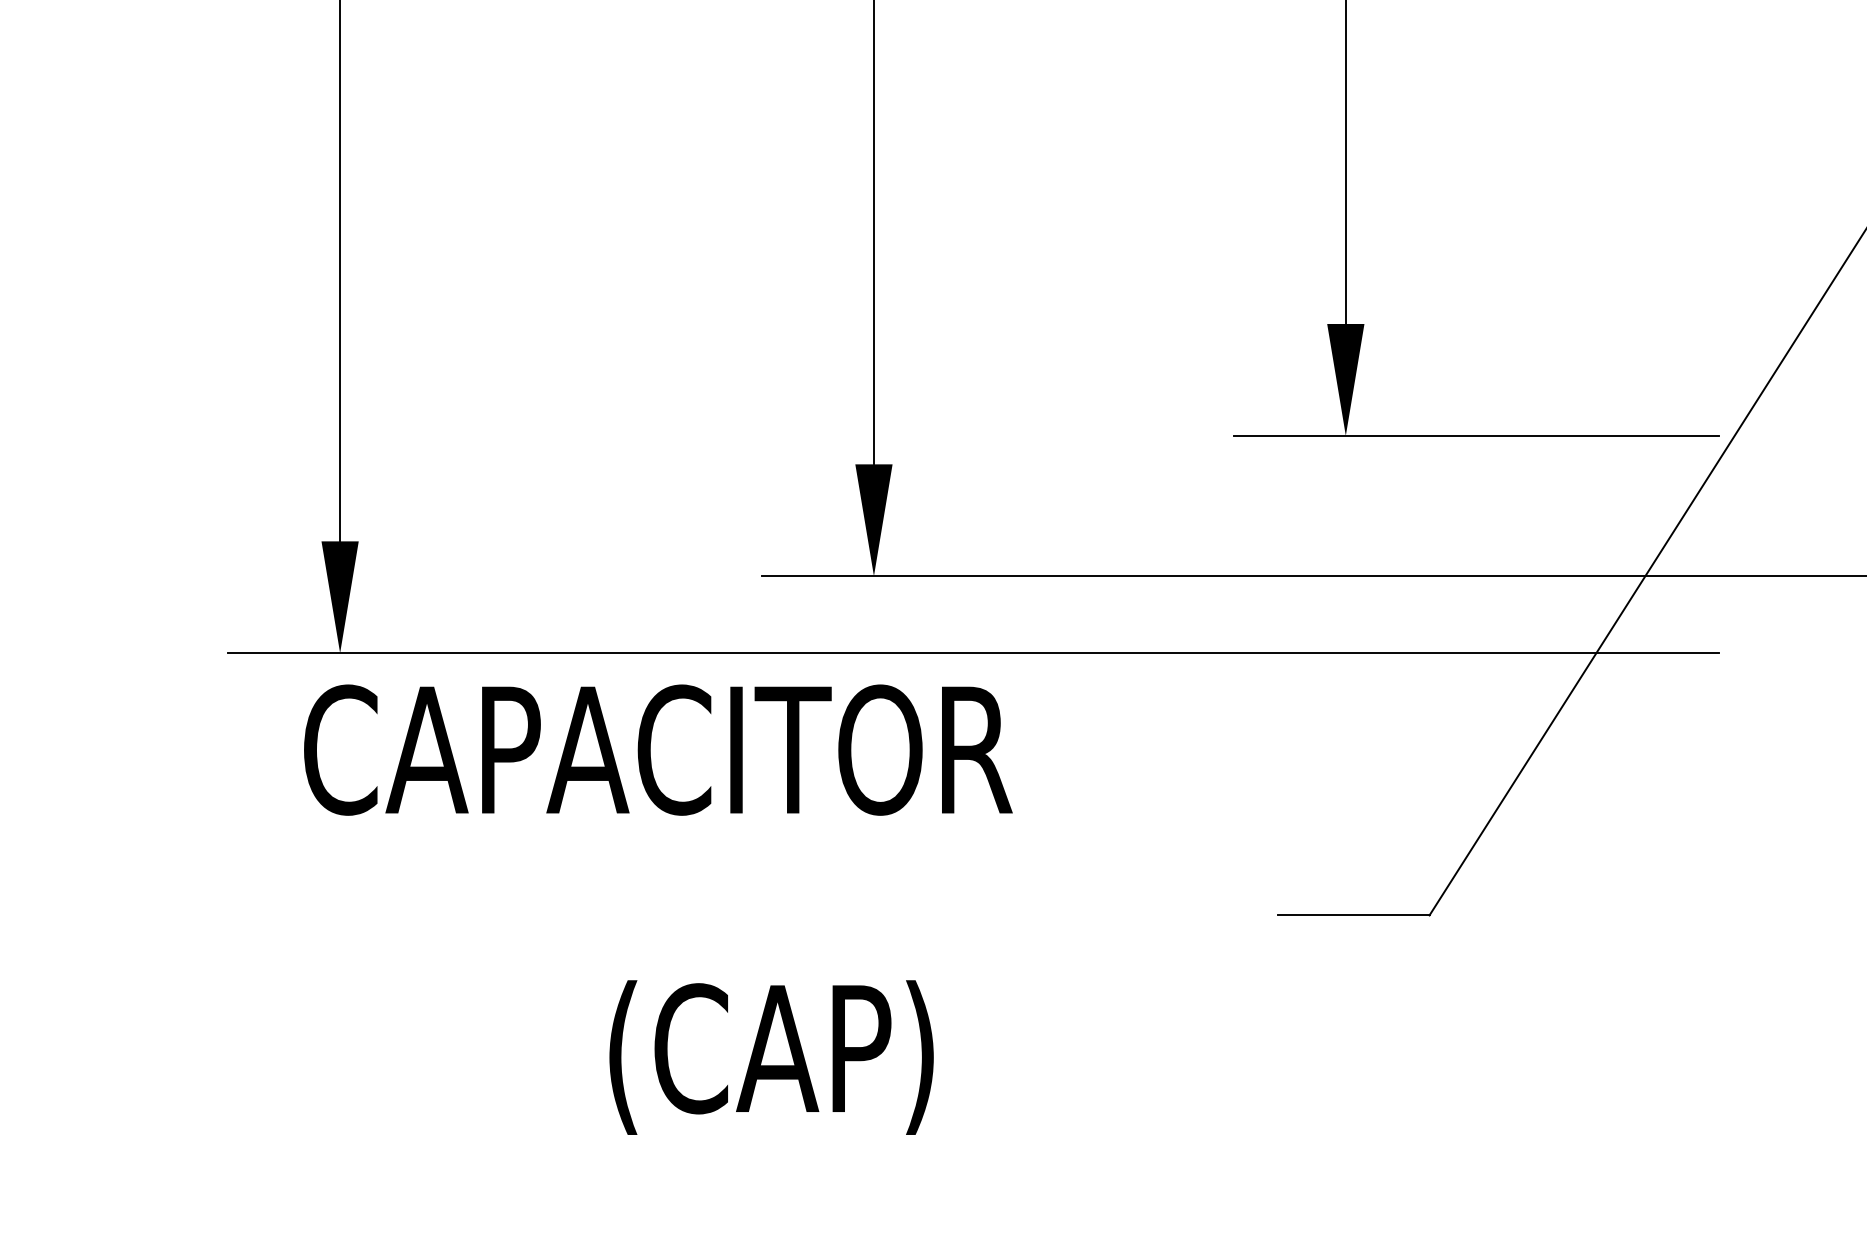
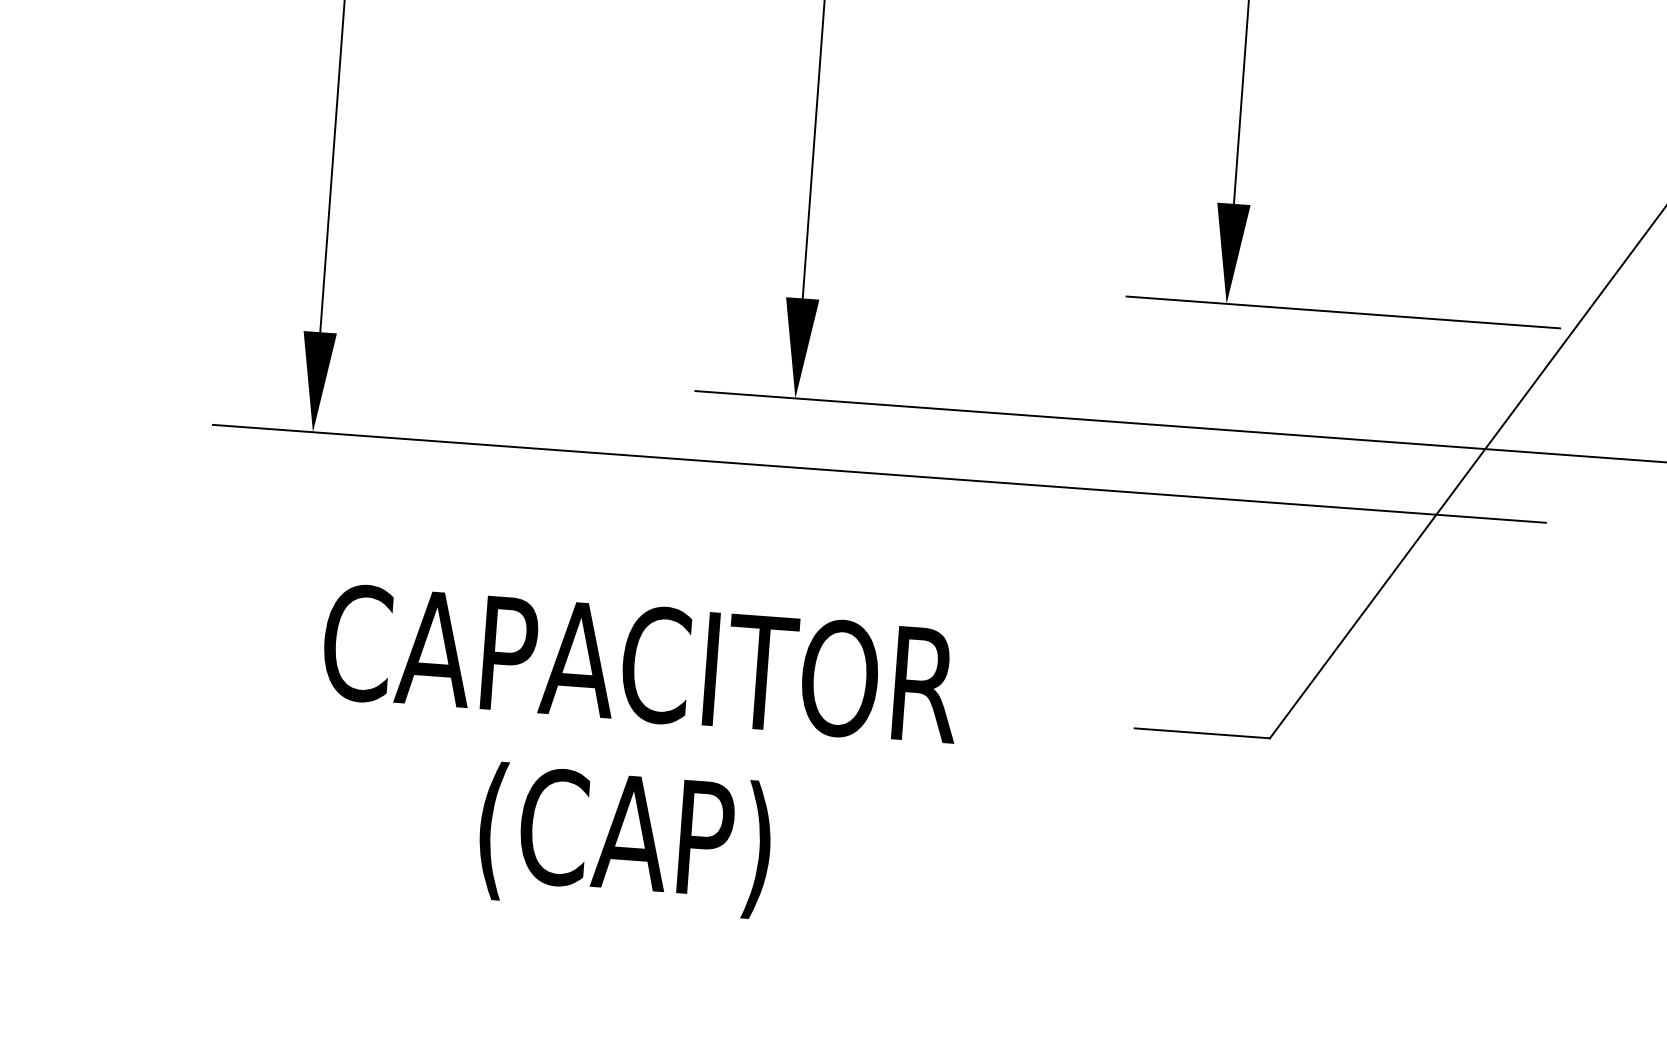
text: (658, 749) -> (641, 663), moved
text: (771, 1057) -> (624, 840), moved

